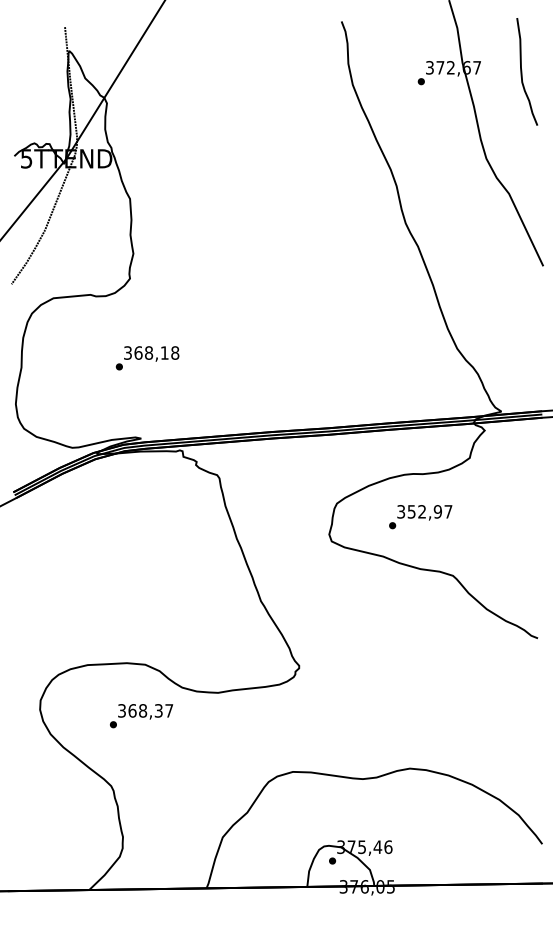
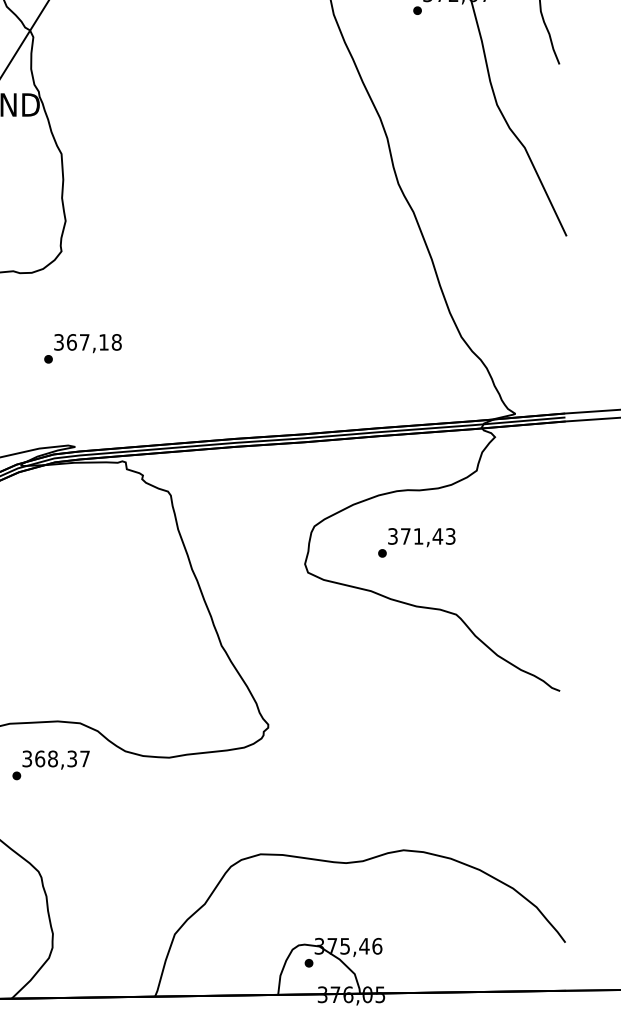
text: (149, 352) -> (85, 341), 368,18 -> 367,18
text: (429, 511) -> (427, 536), 352,97 -> 371,43
text: (141, 716) -> (51, 765), moved

